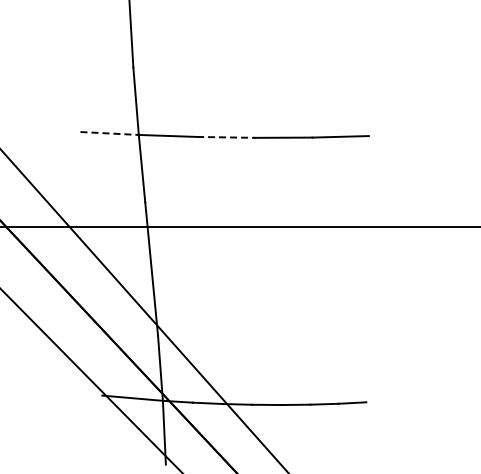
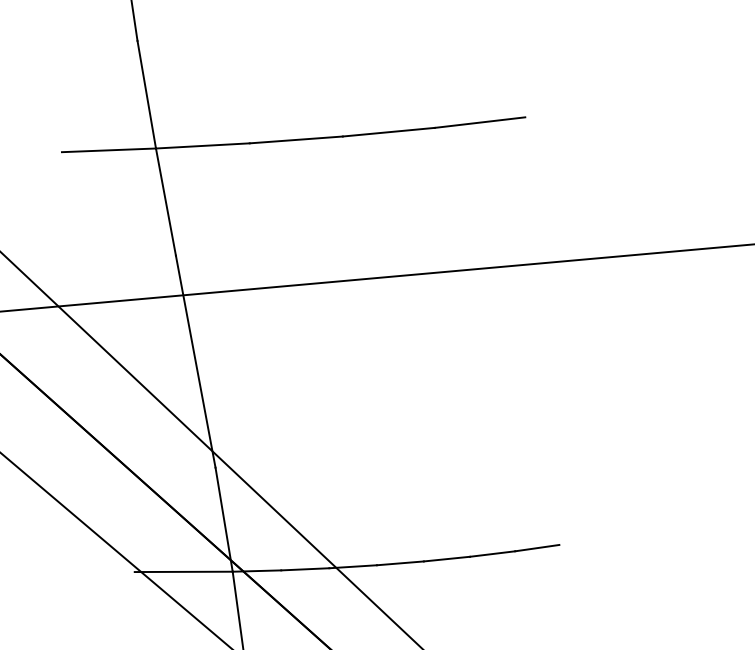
line: (110, 133) -> (110, 150), dashed -> solid
line: (226, 137) -> (297, 140), dashed -> solid

